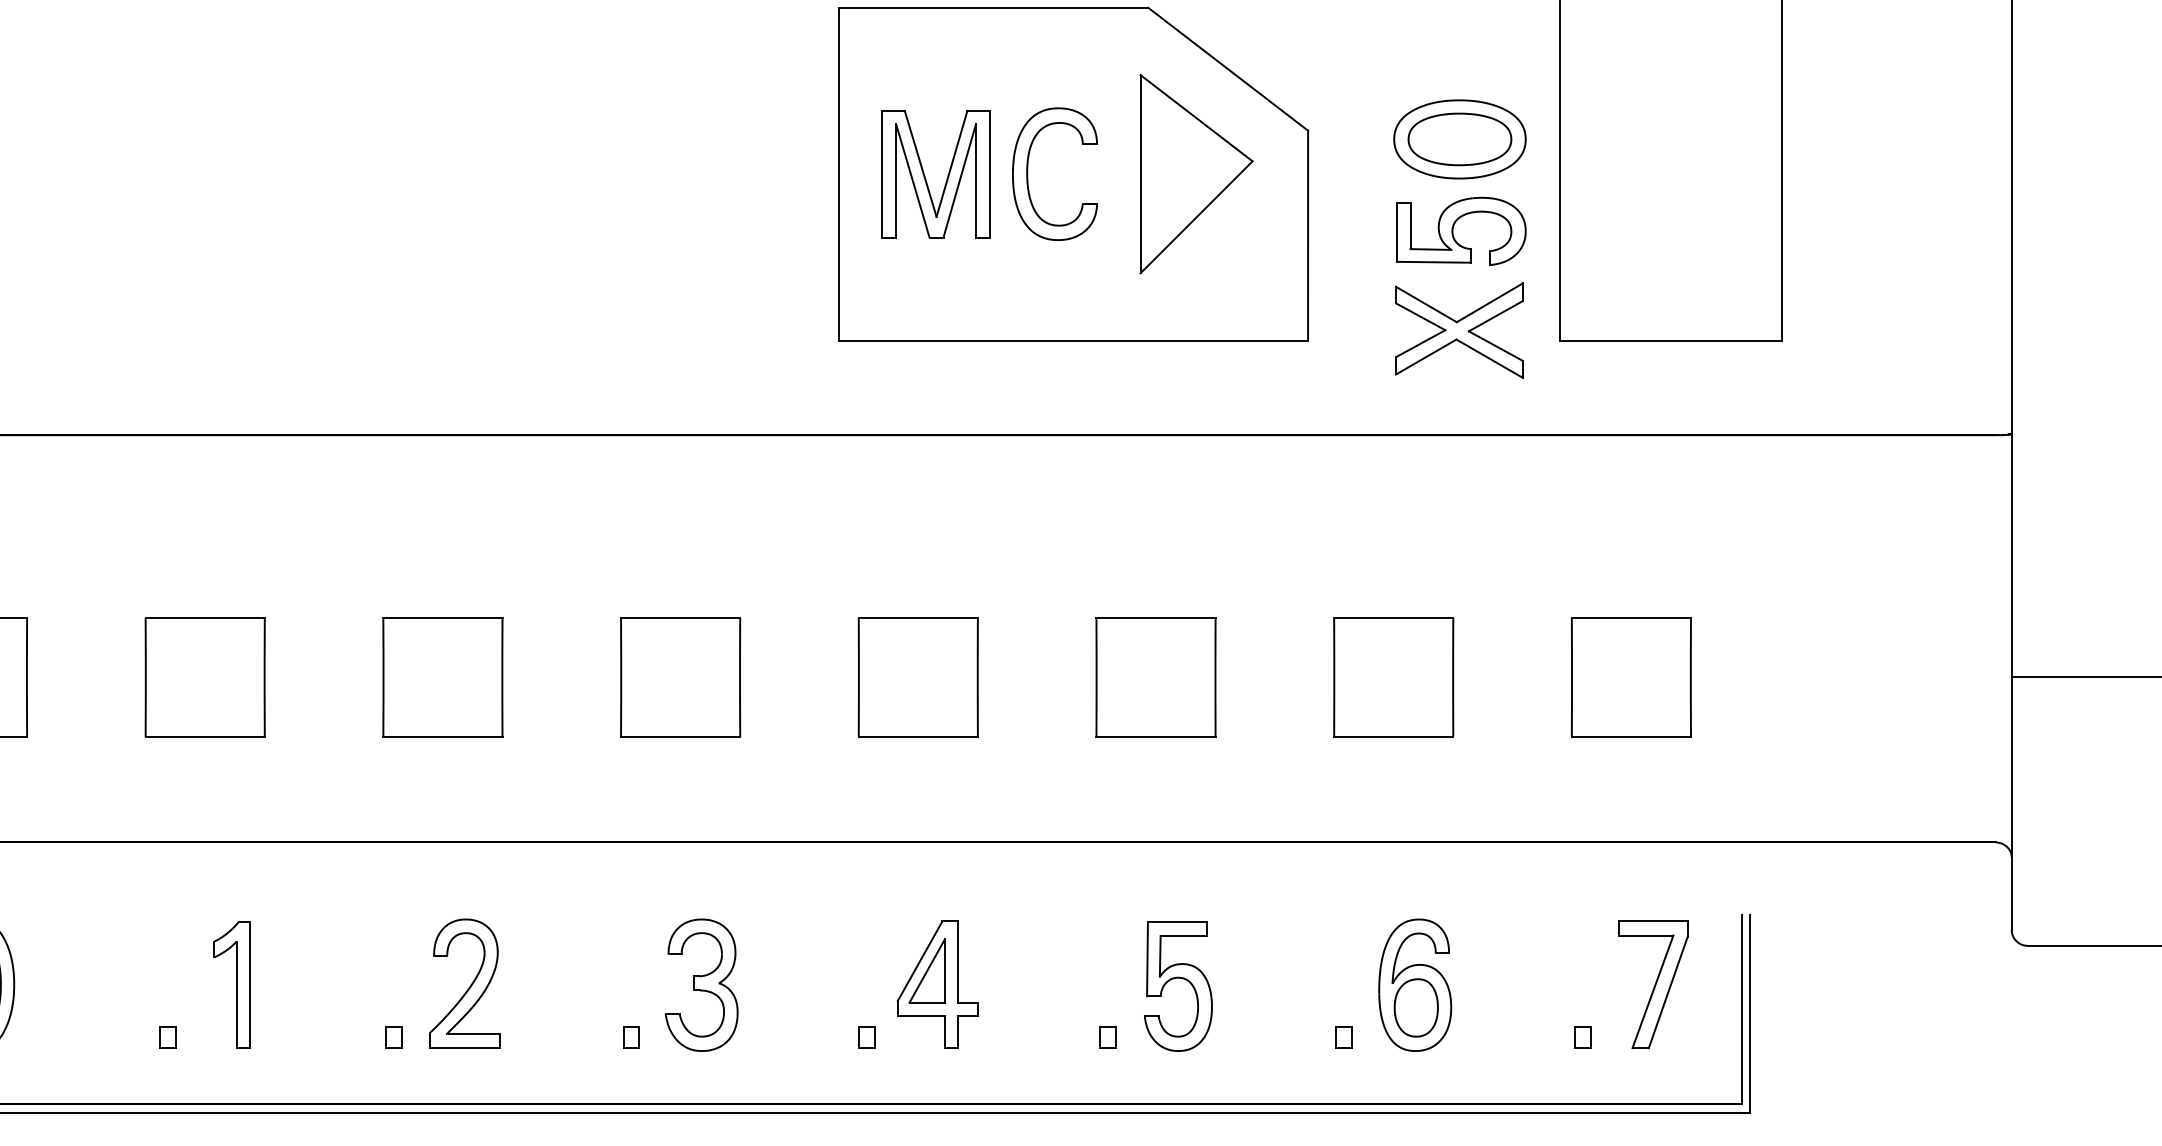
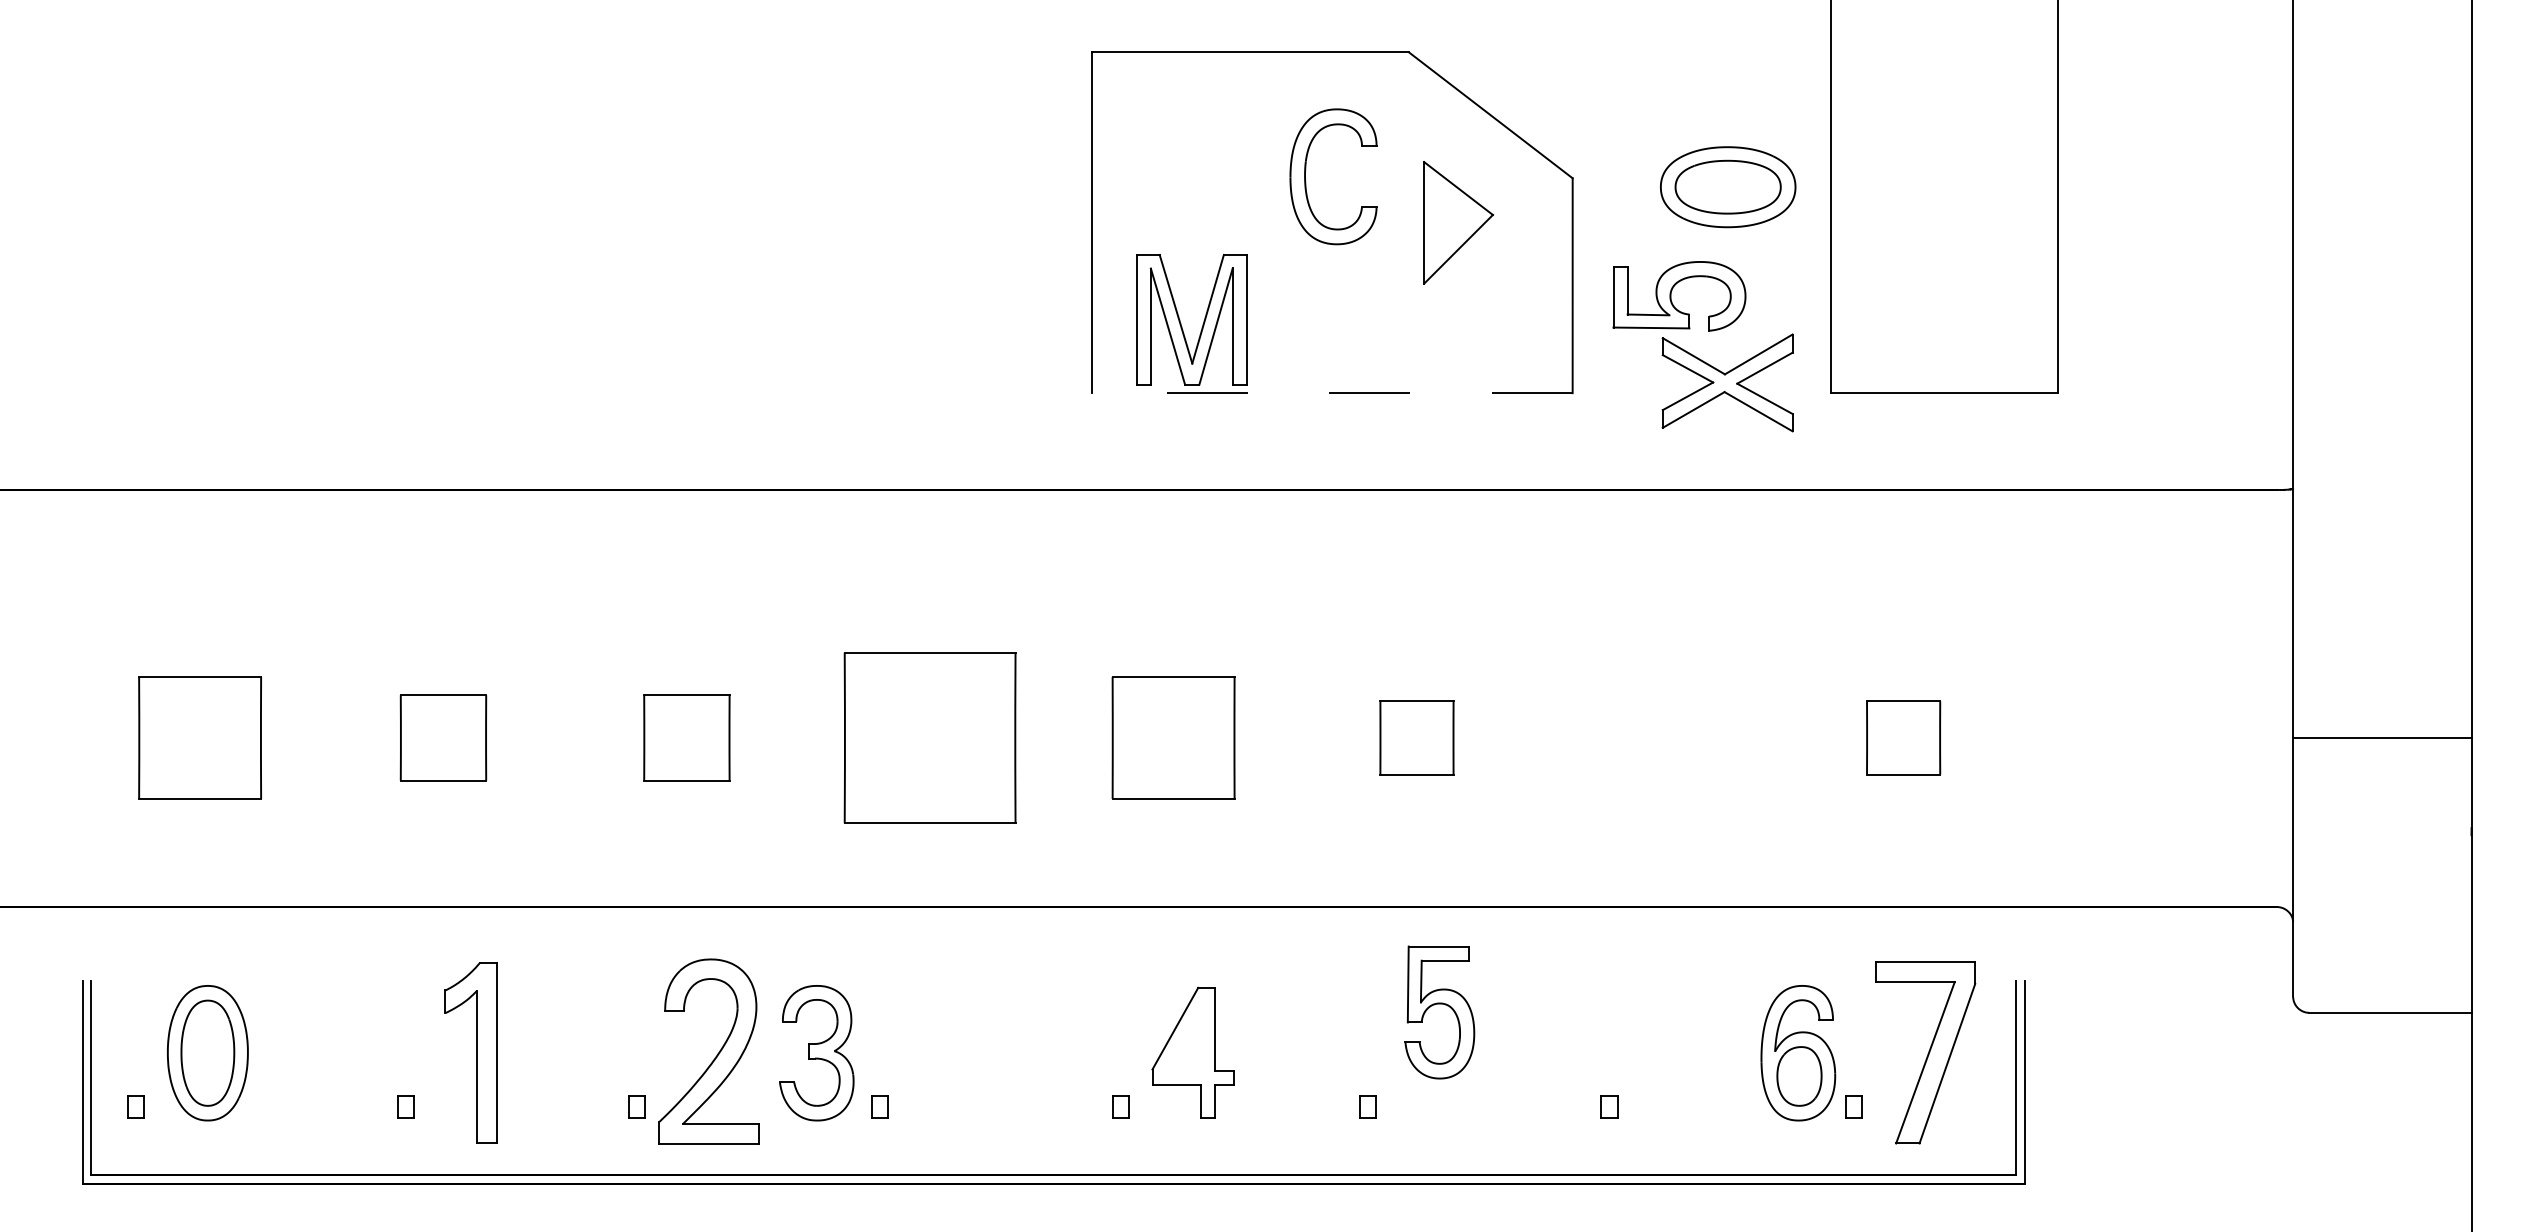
part: (1196, 173) -> (1458, 222), size x0.6
part: (926, 177) -> (1181, 323), moved
part: (1028, 178) -> (1306, 181), moved
part: (1453, 231) -> (1671, 296), moved
line: (1073, 340) -> (1332, 393), solid -> dashed
part: (205, 676) -> (443, 737), size x0.7
part: (442, 676) -> (686, 737), size x0.7
part: (680, 676) -> (930, 737), size x1.4
part: (1155, 676) -> (1416, 737), size x0.6
part: (1393, 676) -> (1660, 737), removed
part: (1631, 676) -> (1903, 737), size x0.6
part: (927, 970) -> (1182, 1038), removed
part: (1178, 978) -> (1439, 1004), moved
part: (465, 983) -> (709, 1051), size x1.4
part: (1653, 984) -> (1926, 1052), size x1.4
part: (232, 985) -> (471, 1053), size x1.4
part: (701, 985) -> (816, 1053), moved
part: (1415, 985) -> (1798, 1053), moved

